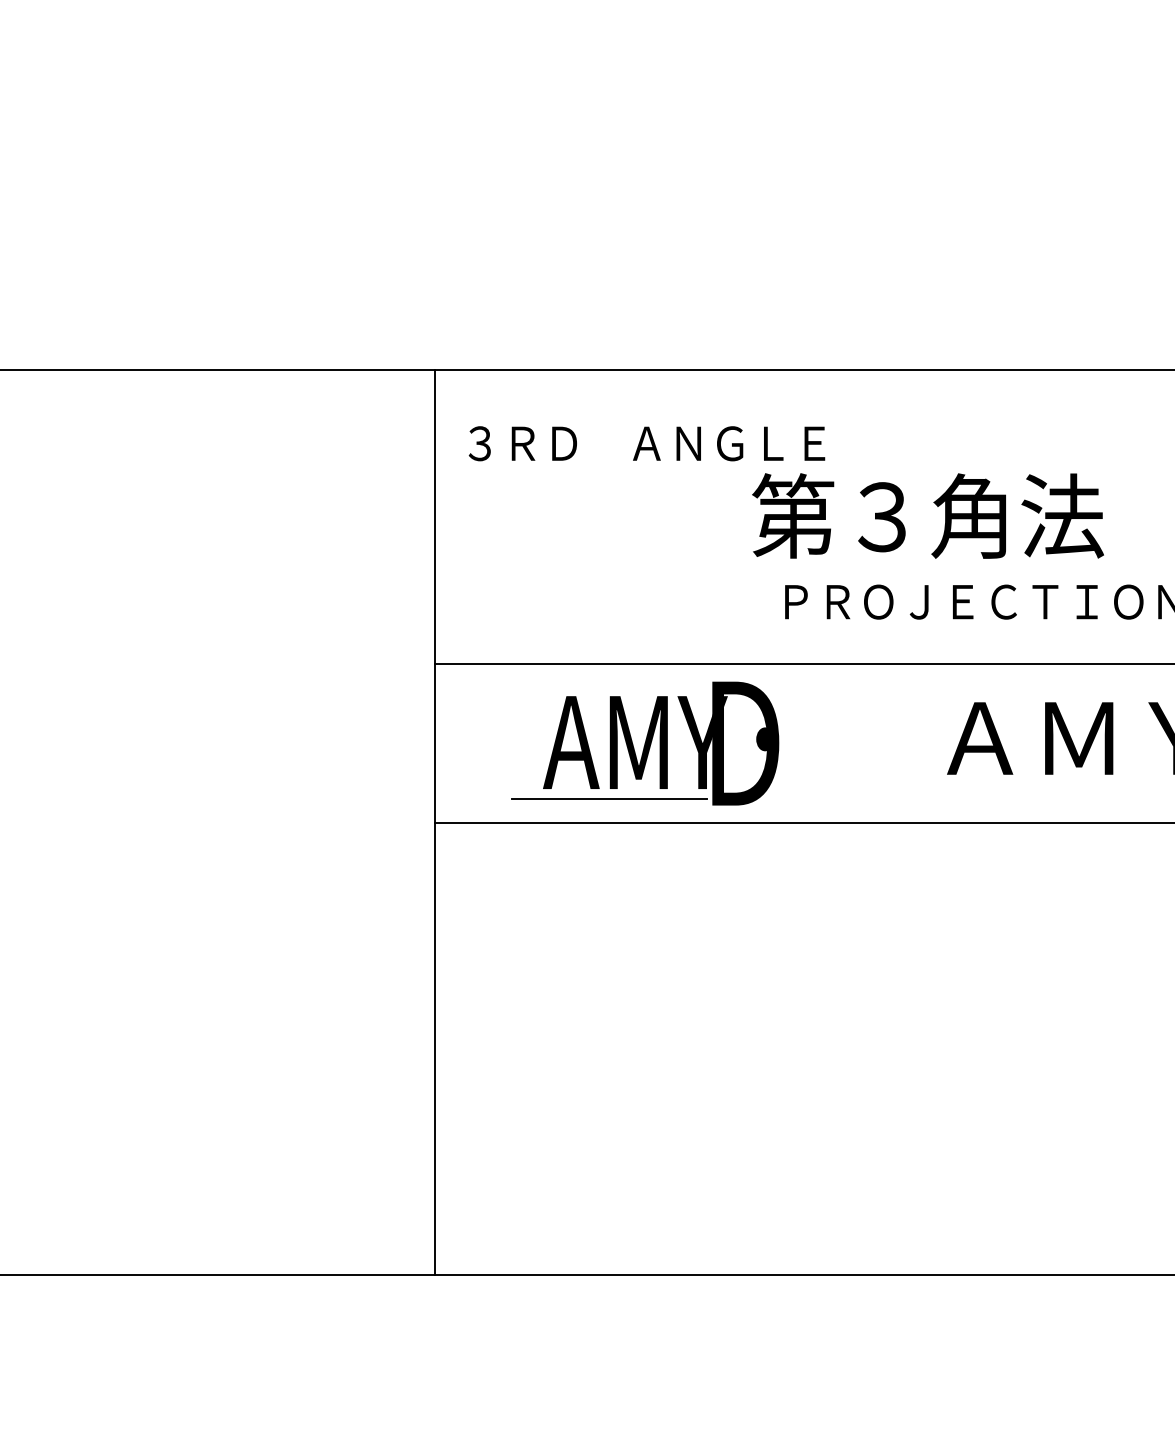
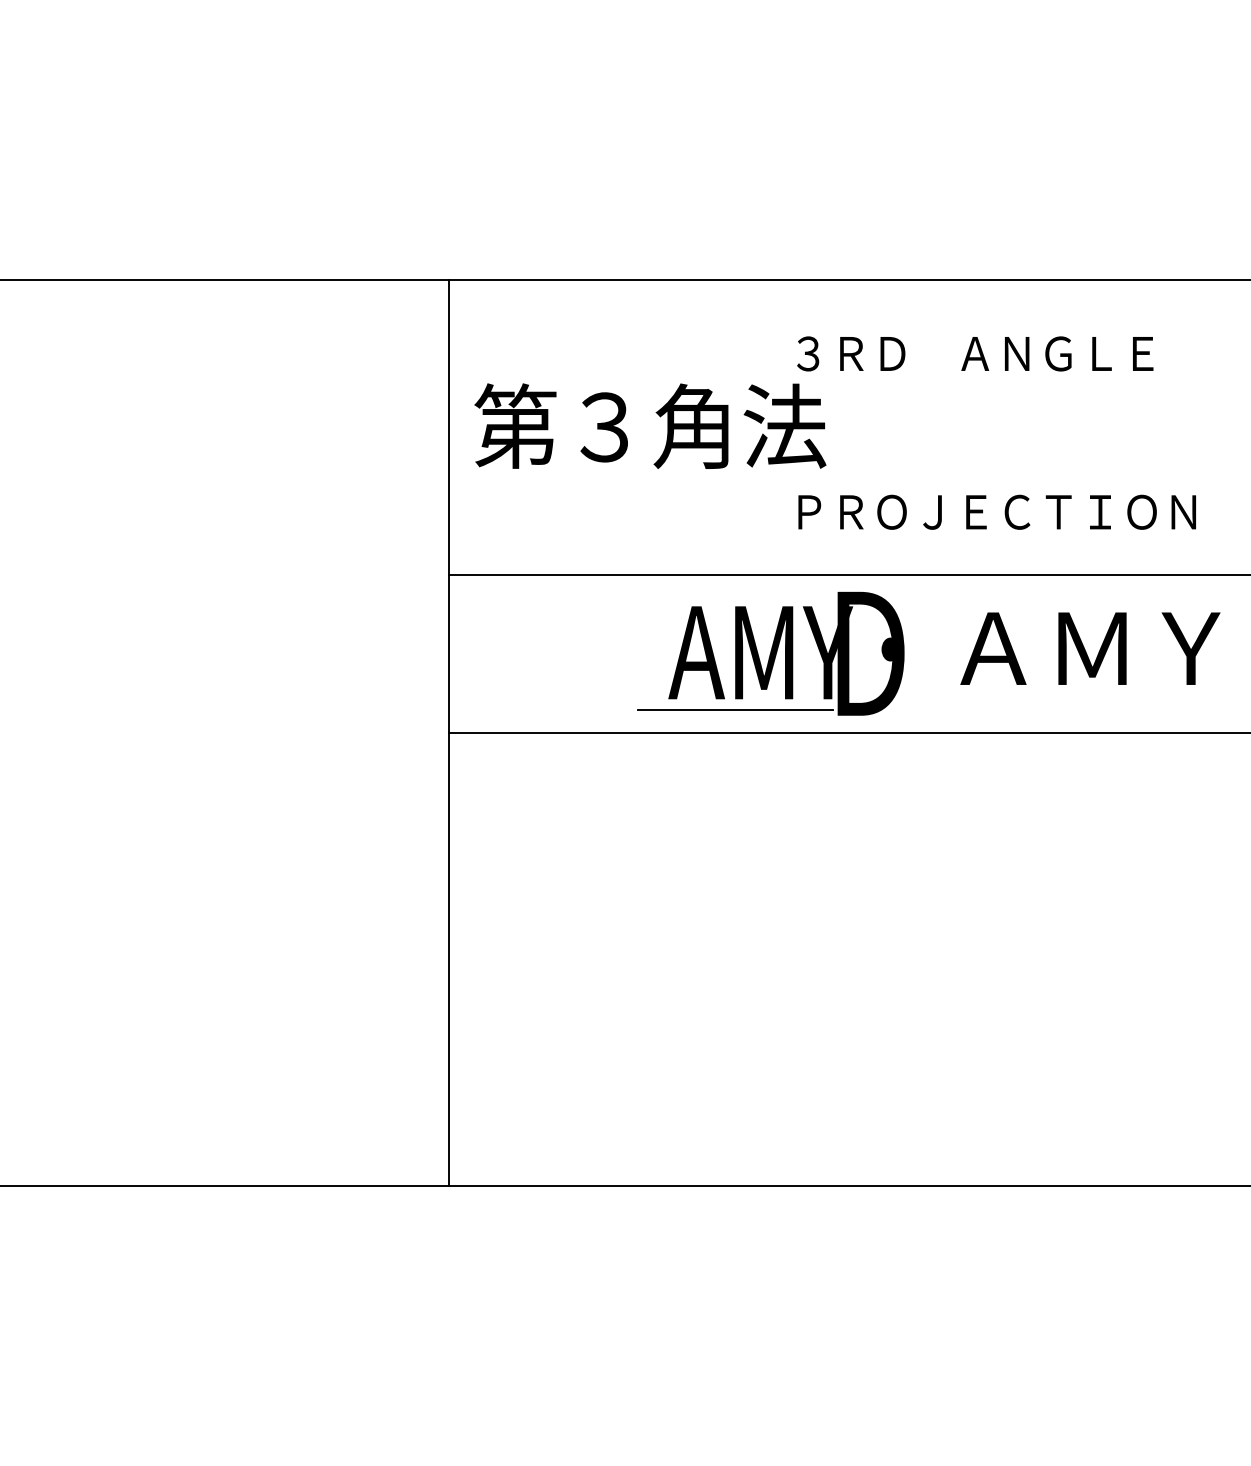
text: (647, 443) -> (975, 353), moved
text: (928, 515) -> (650, 425), moved
part: (645, 743) -> (770, 653), moved

